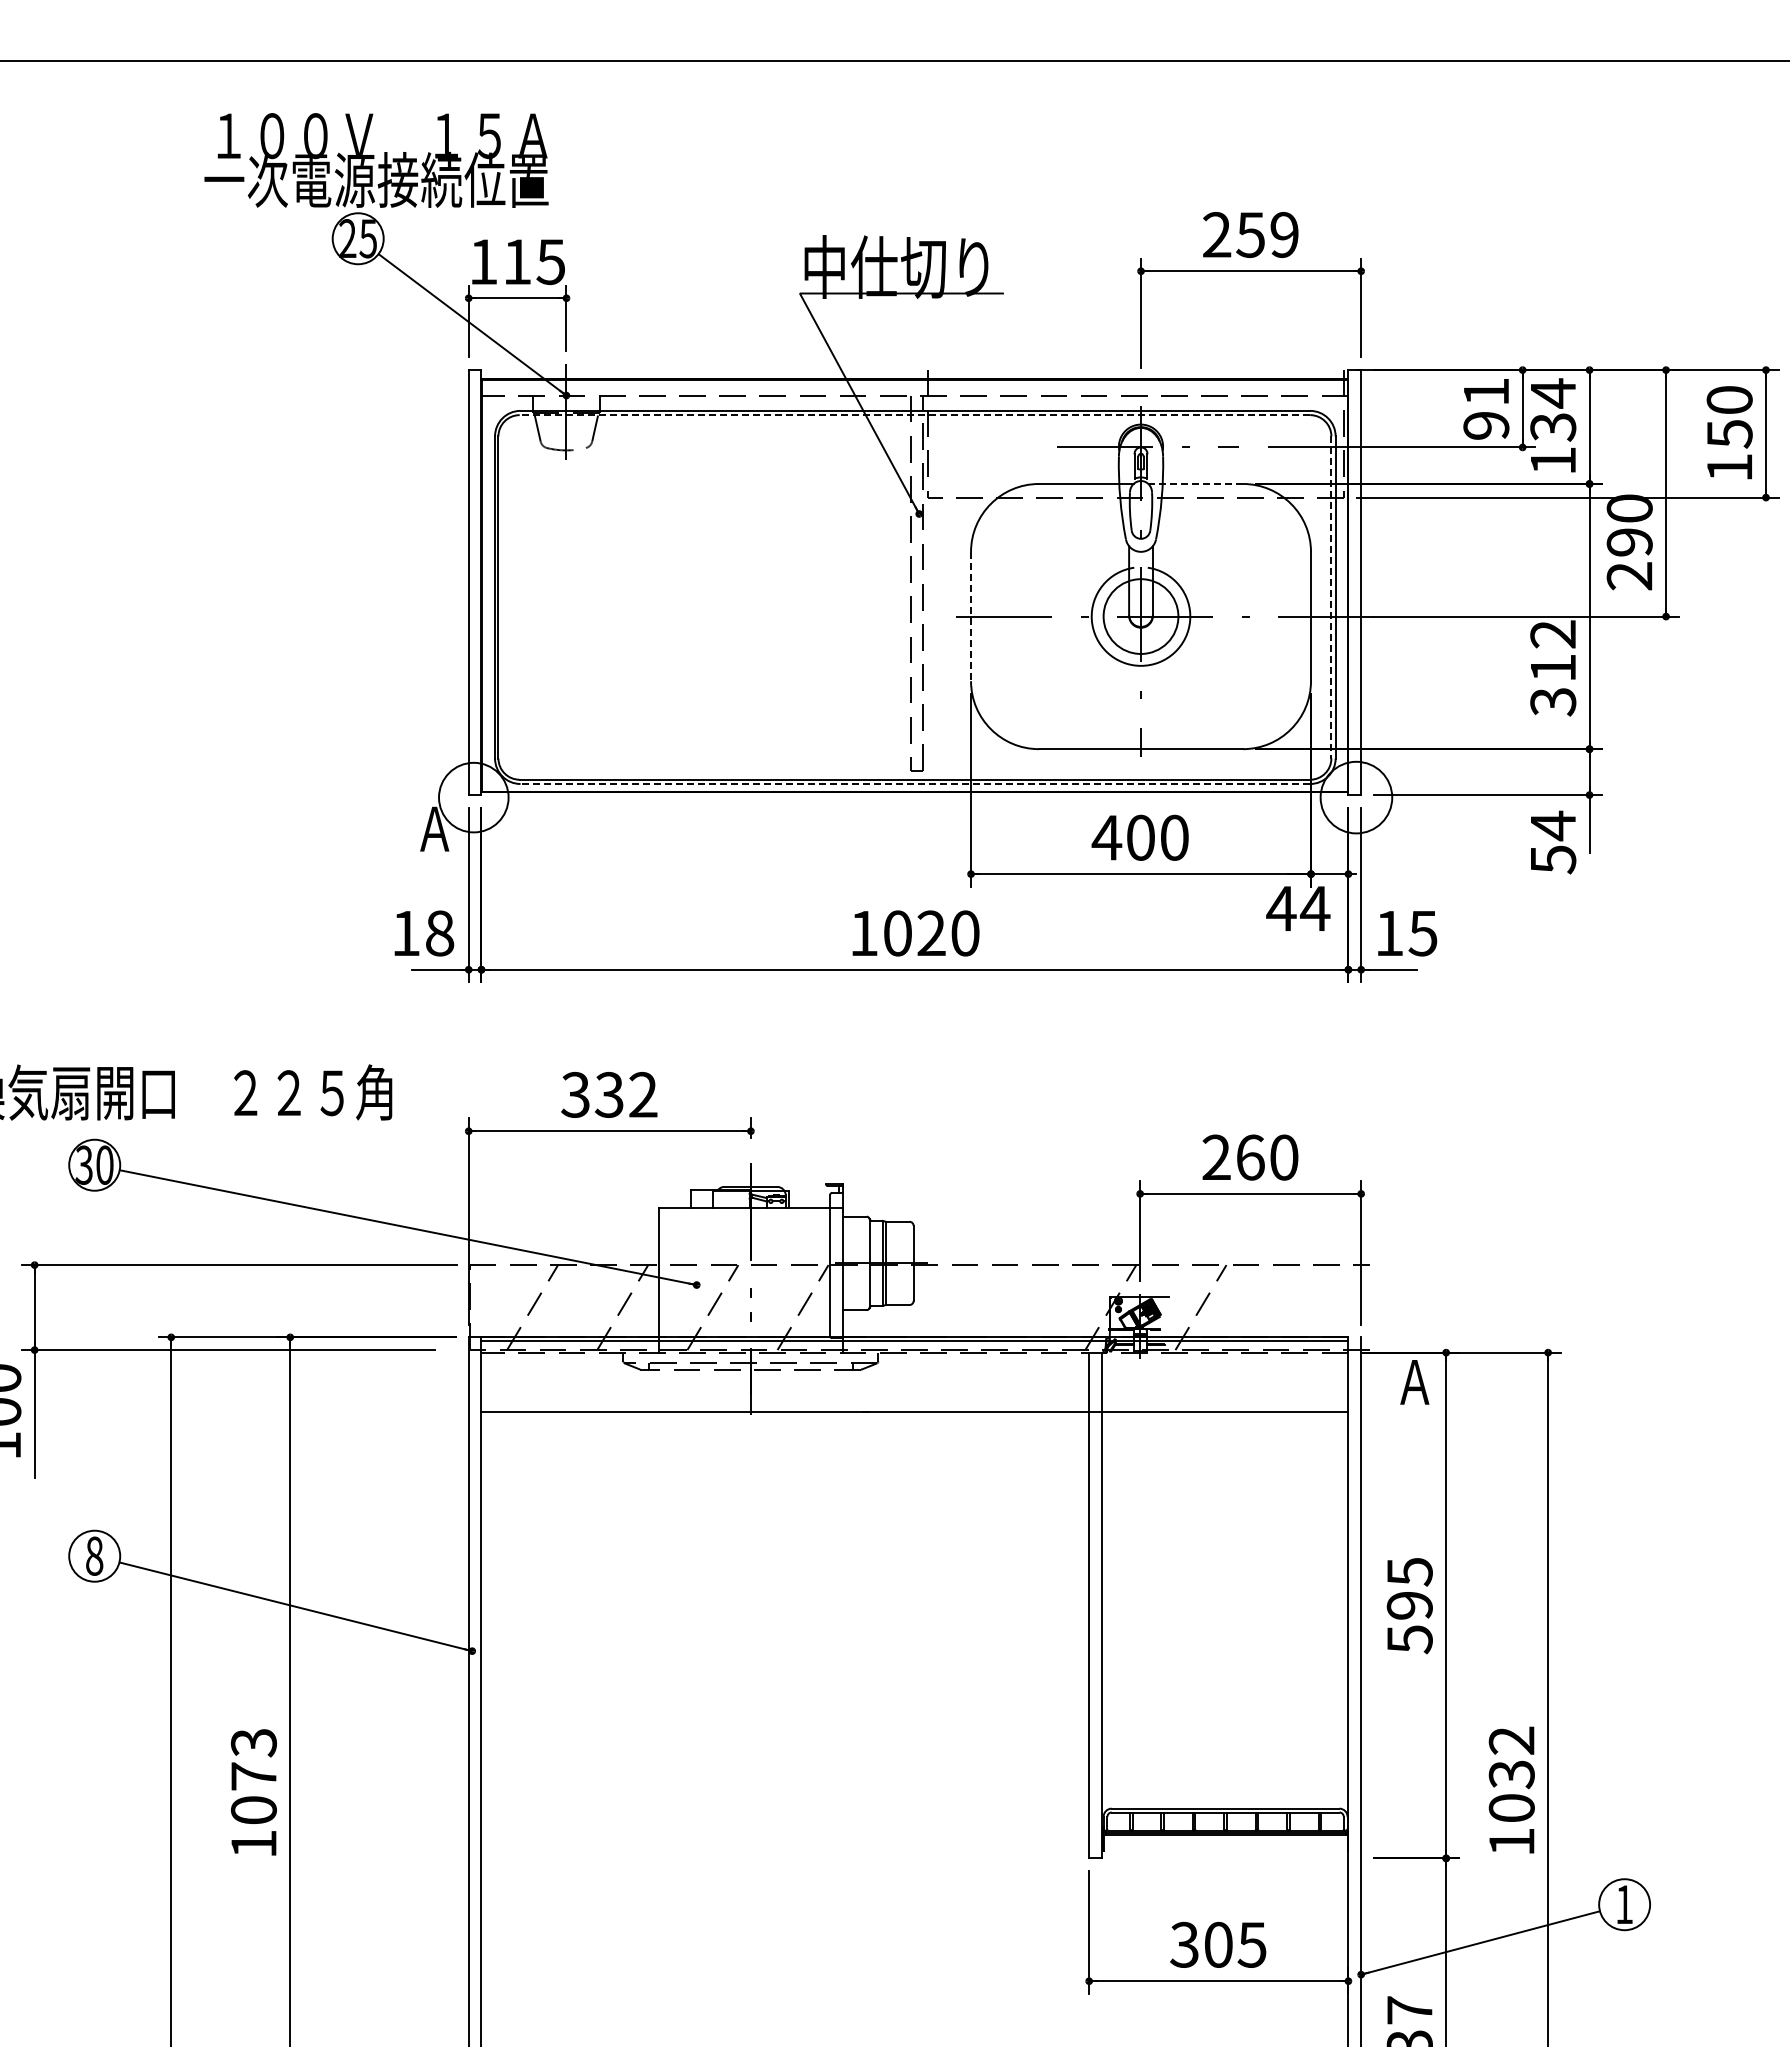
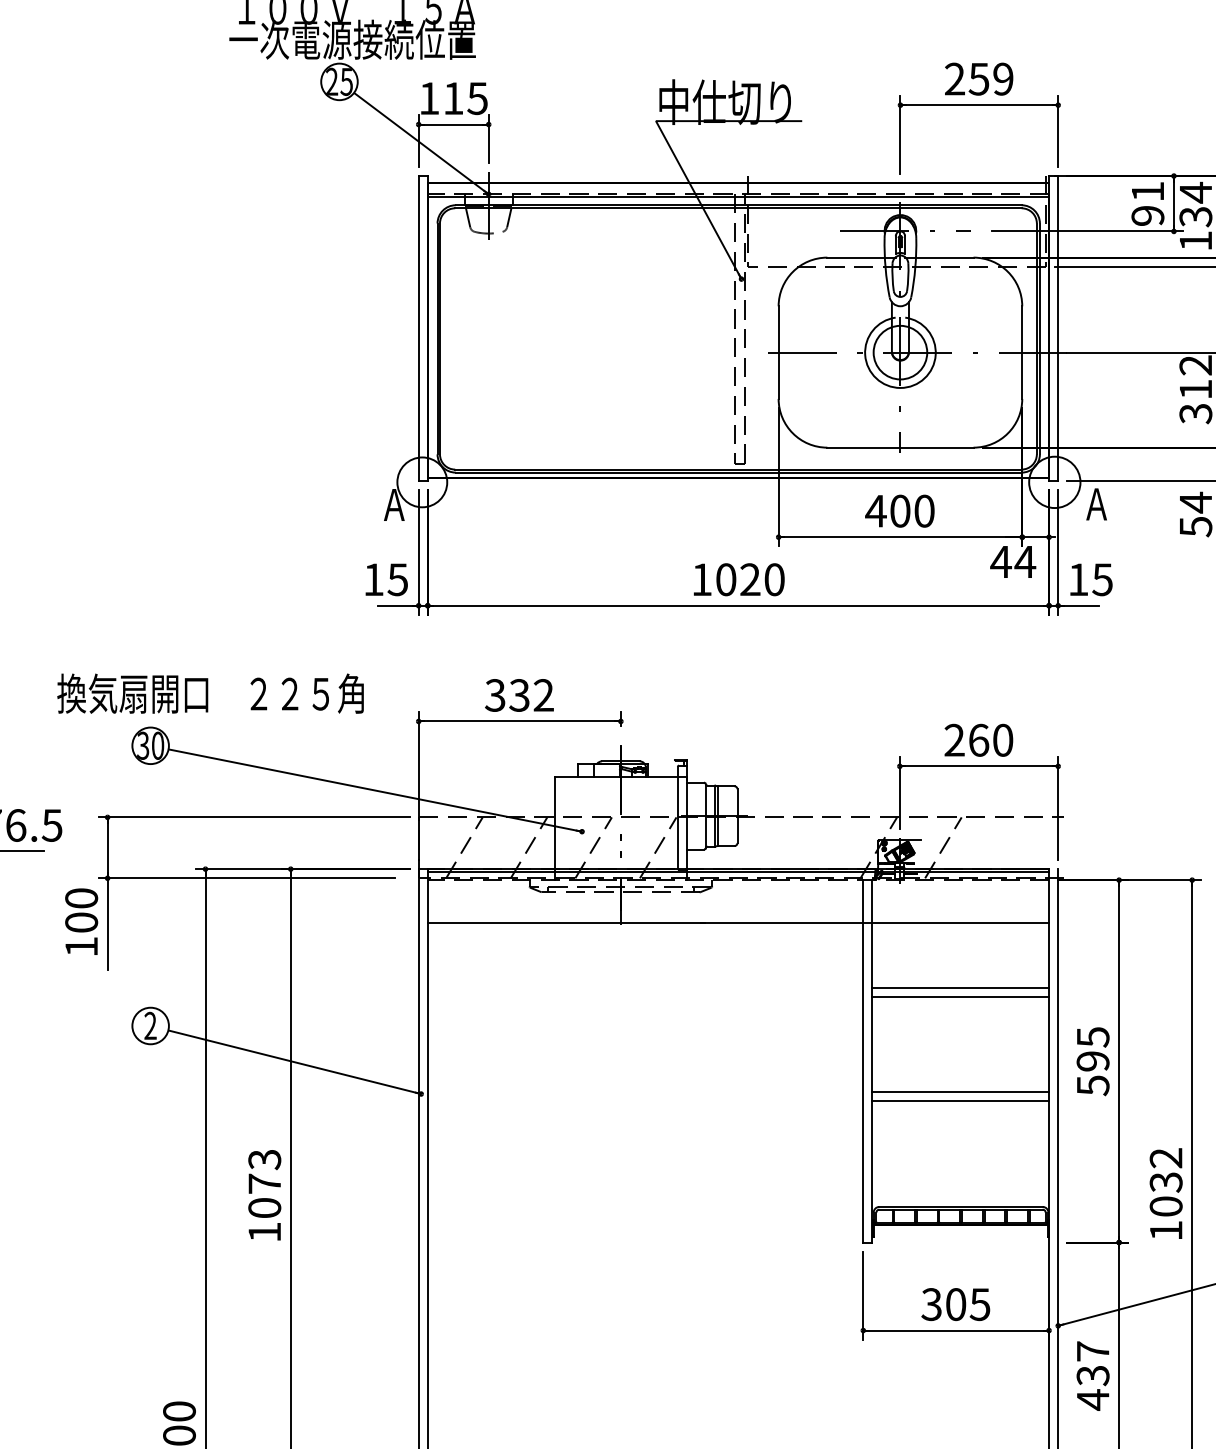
line: (915, 399) -> (738, 197), added
line: (914, 415) -> (738, 208), dashed -> solid
line: (1195, 483) -> (939, 257), dashed -> solid
line: (1331, 597) -> (1036, 338), dashed -> solid
line: (971, 616) -> (778, 352), dashed -> solid
line: (915, 784) -> (738, 472), dashed -> solid
text: (439, 933) -> (397, 579), 18 -> 15
text: (1414, 1382) -> (1096, 504), moved
line: (1224, 1503) -> (960, 988), added
line: (1224, 1516) -> (960, 997), added
text: (94, 1555) -> (150, 1025), 8 -> 2
line: (1224, 1648) -> (960, 1092), added
line: (1224, 1660) -> (960, 1100), added

